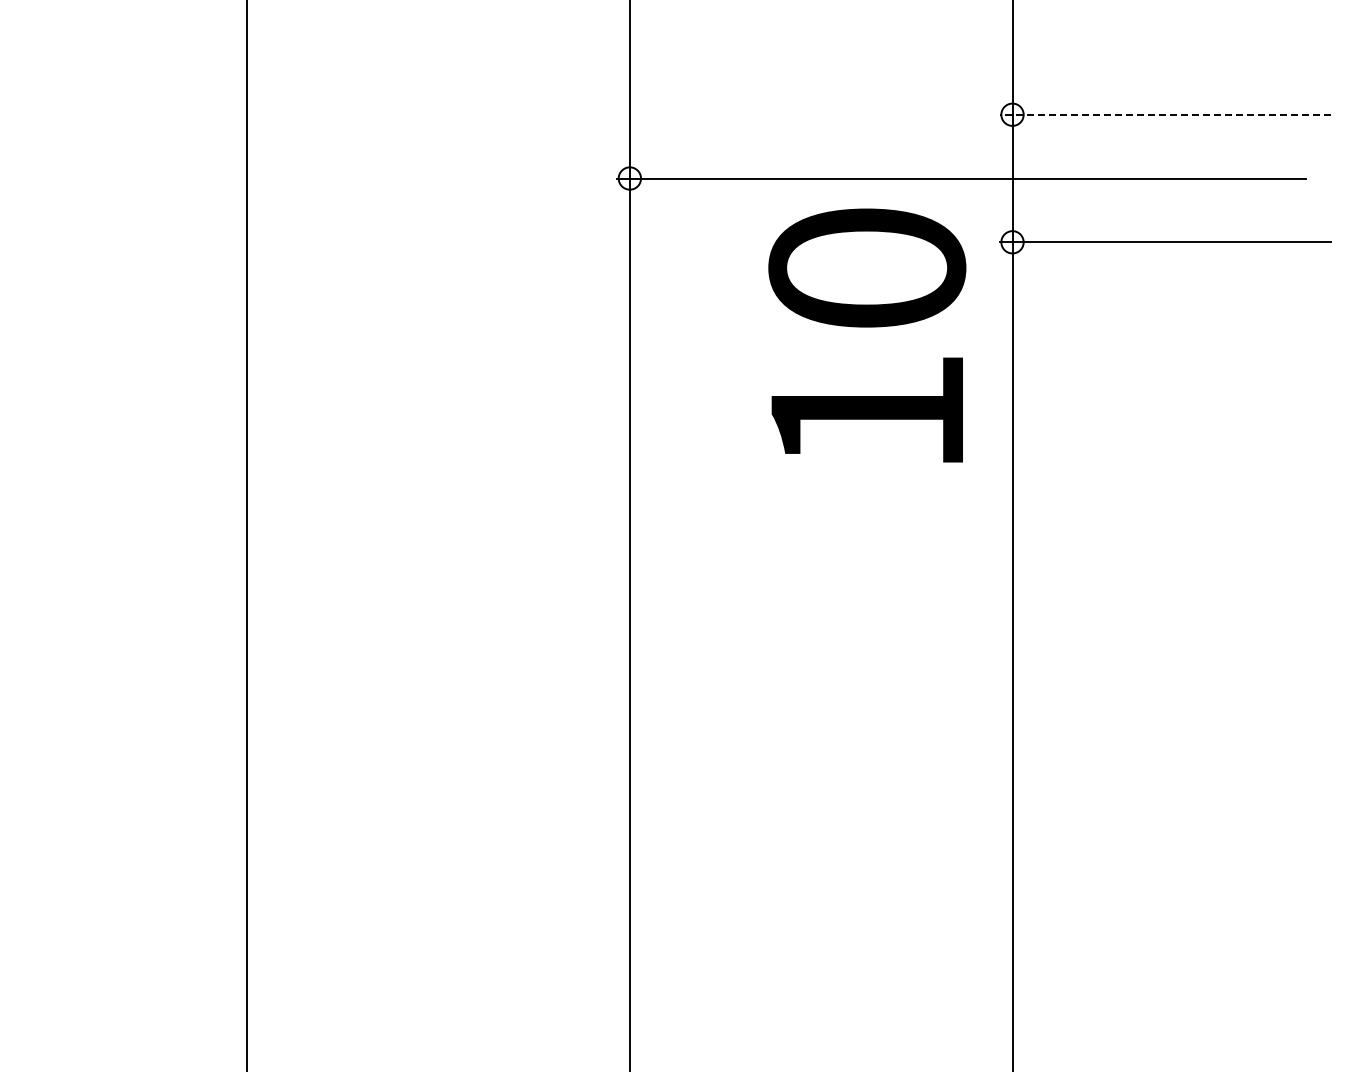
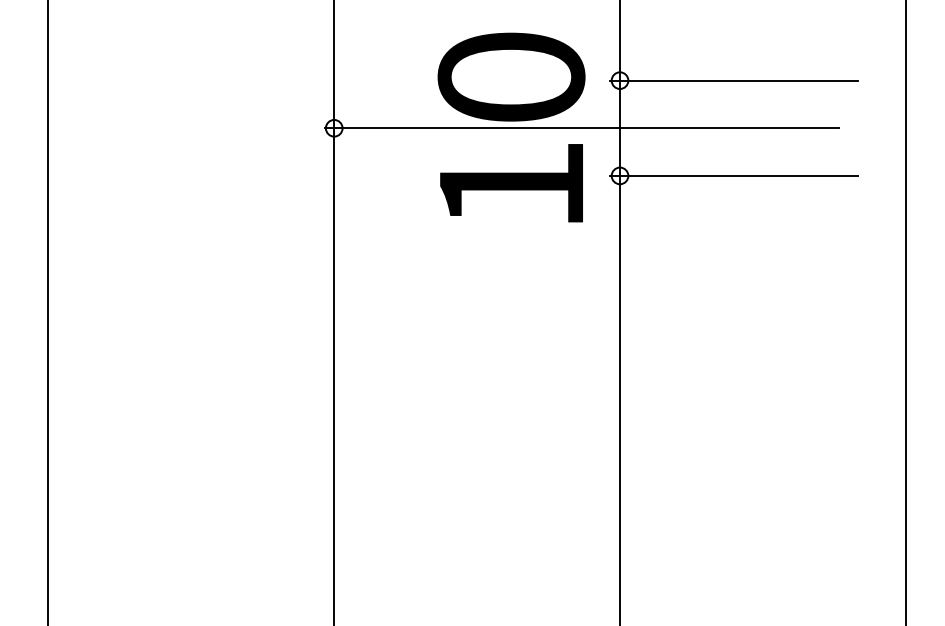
line: (1165, 114) -> (734, 80), dashed -> solid
text: (867, 335) -> (511, 127), moved

